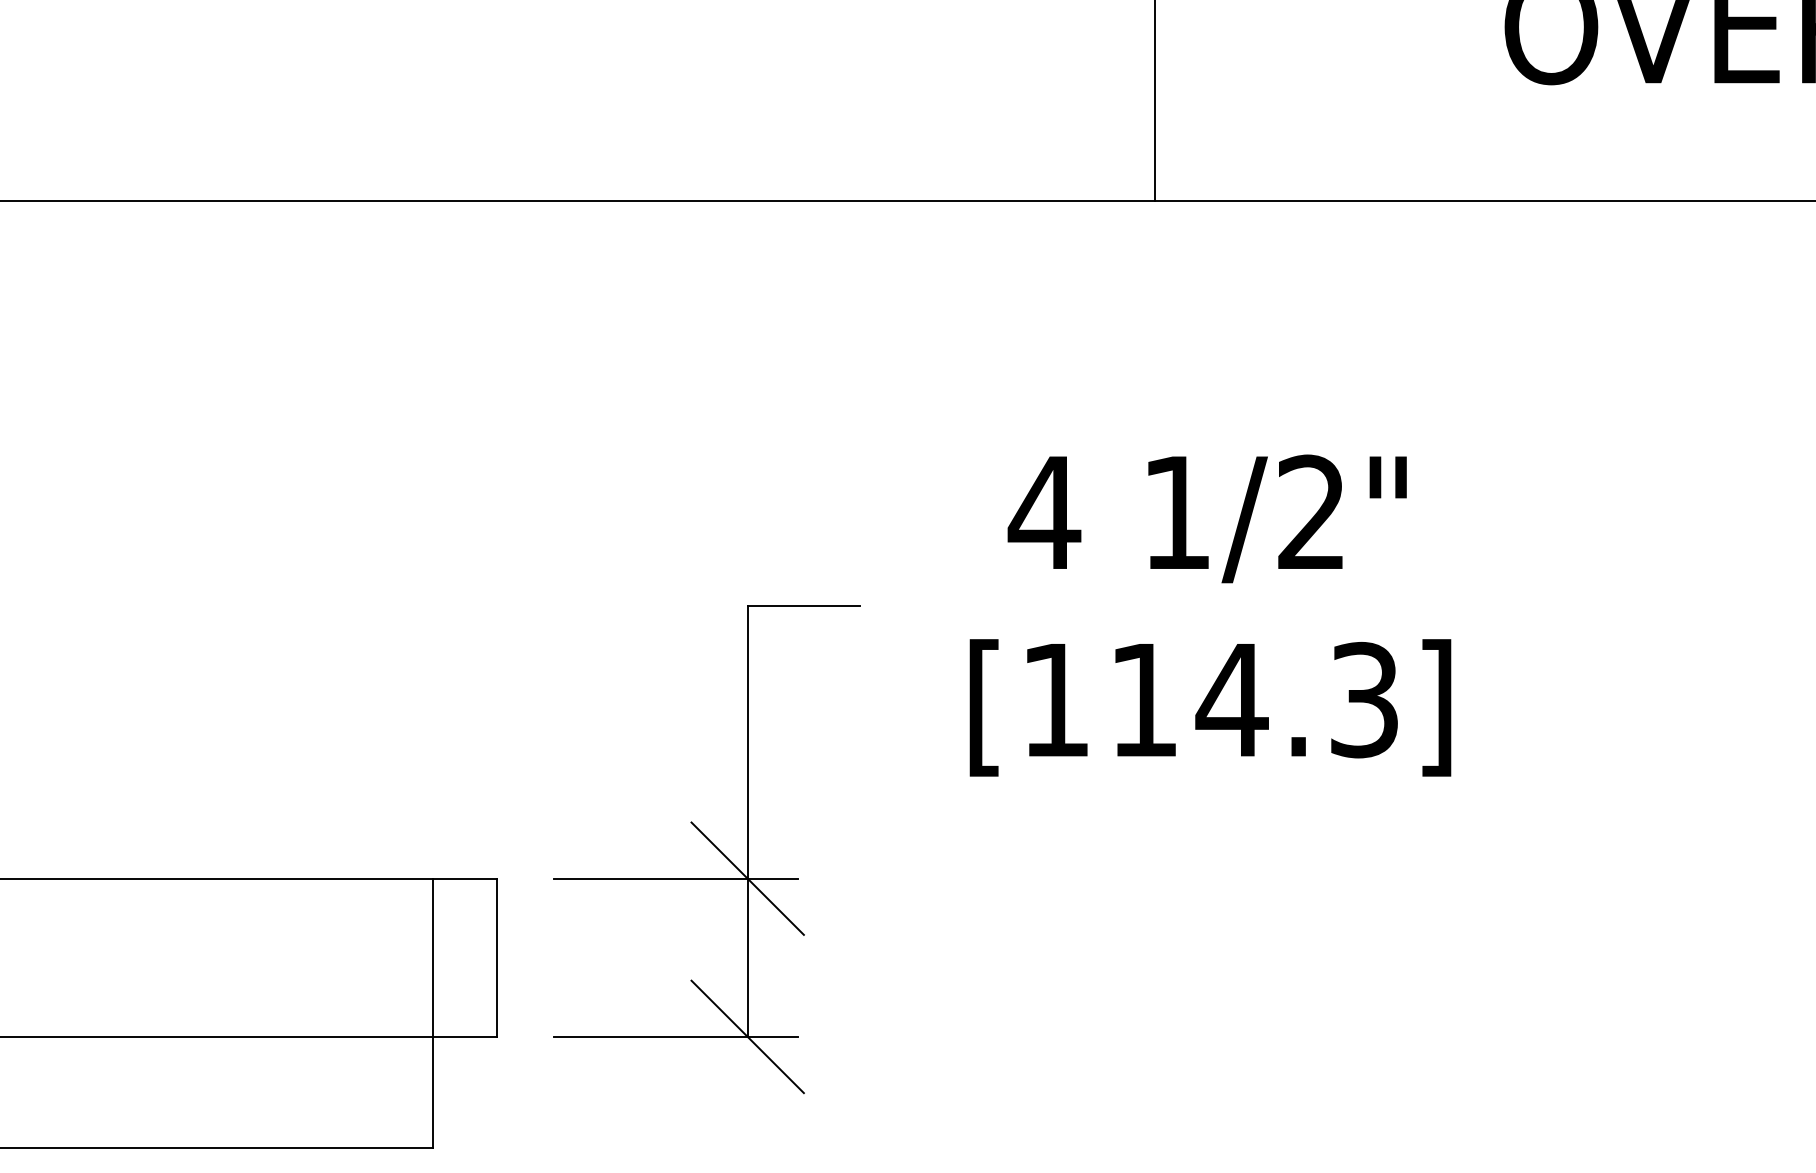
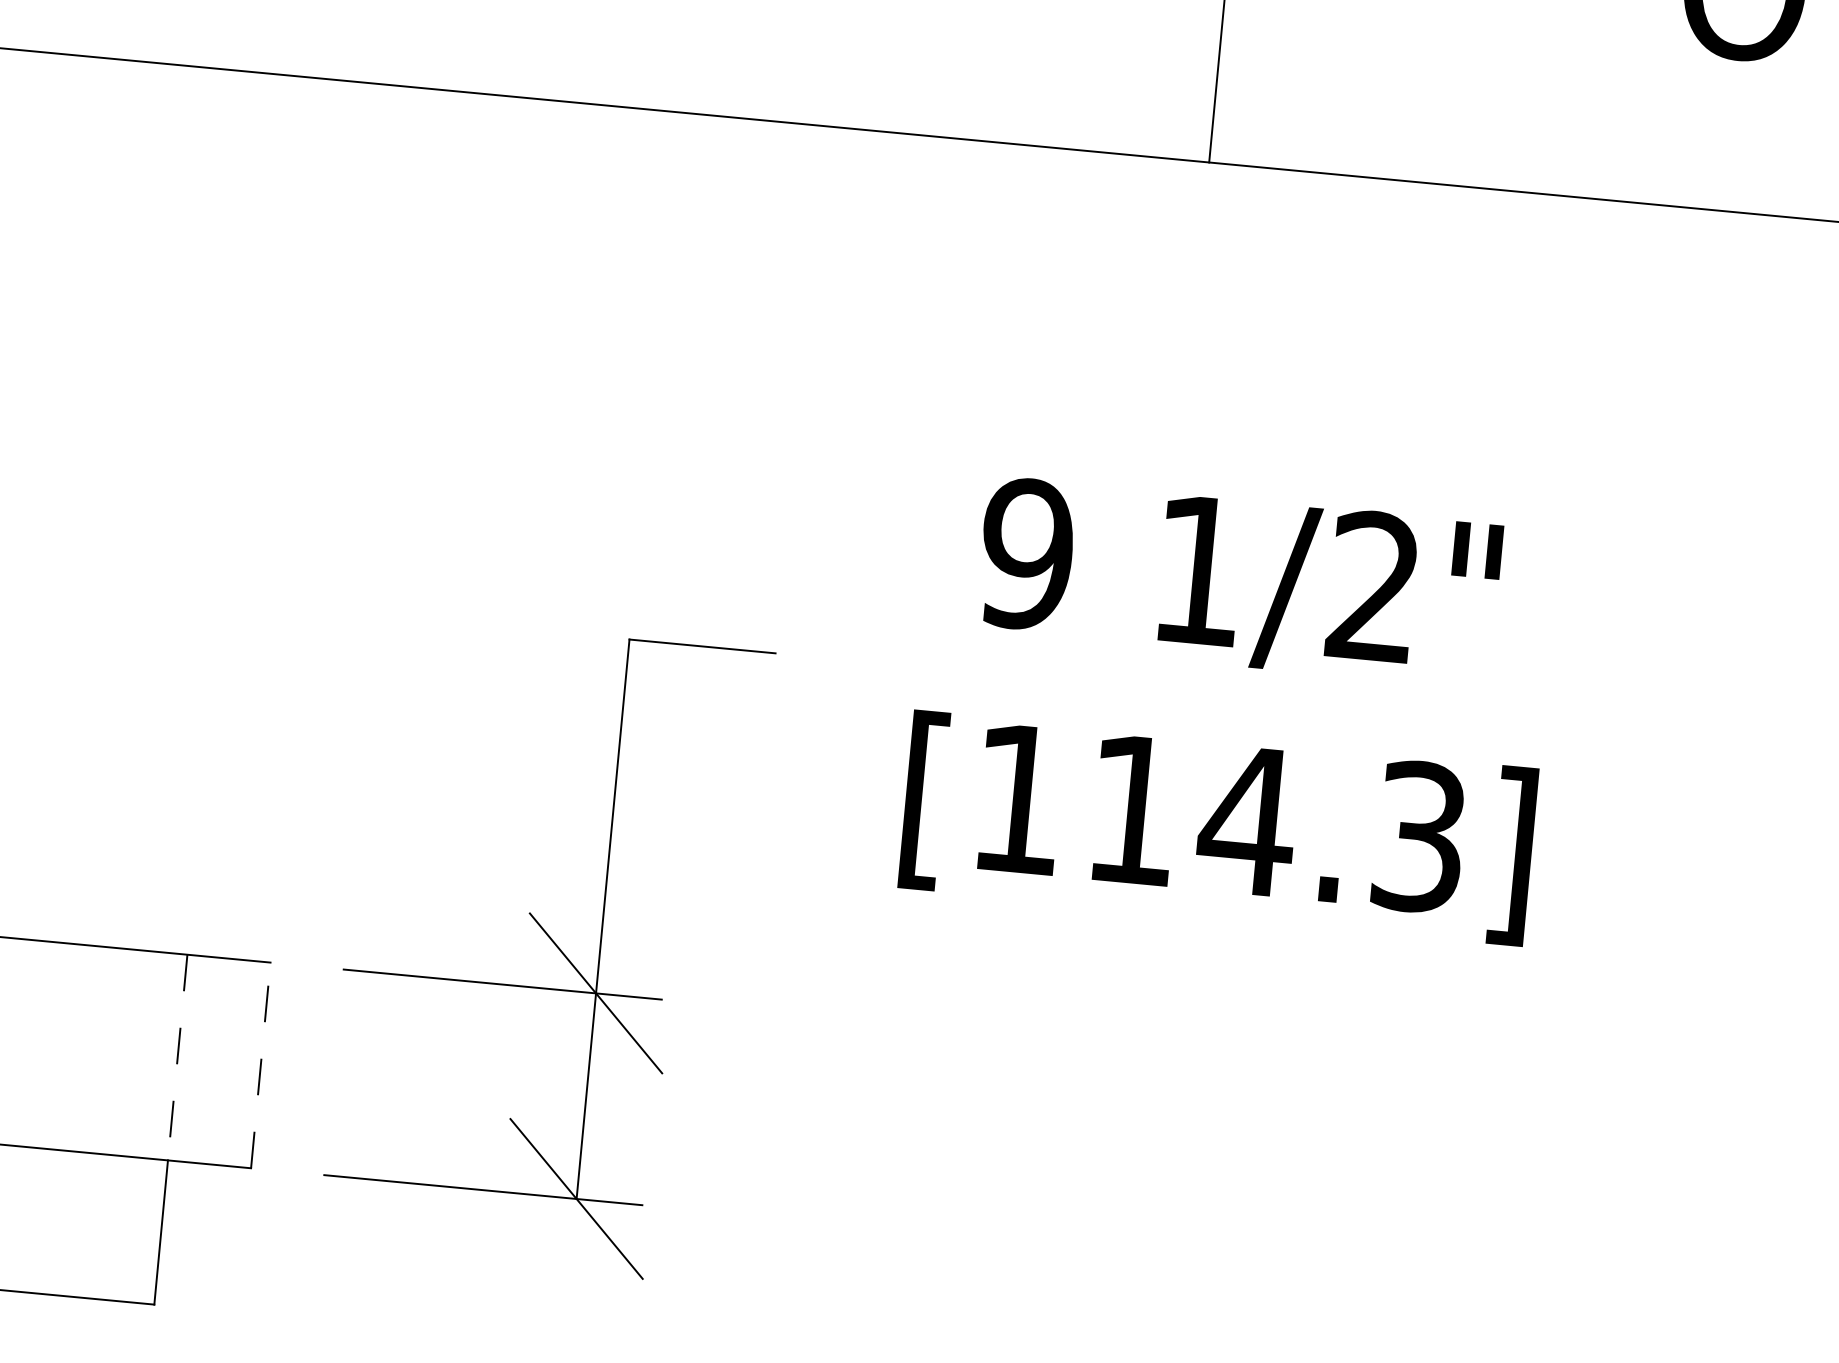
text: (1044, 512) -> (1026, 553), 4 -> 9
line: (497, 957) -> (261, 1065), solid -> dashed
line: (433, 958) -> (177, 1058), solid -> dashed

